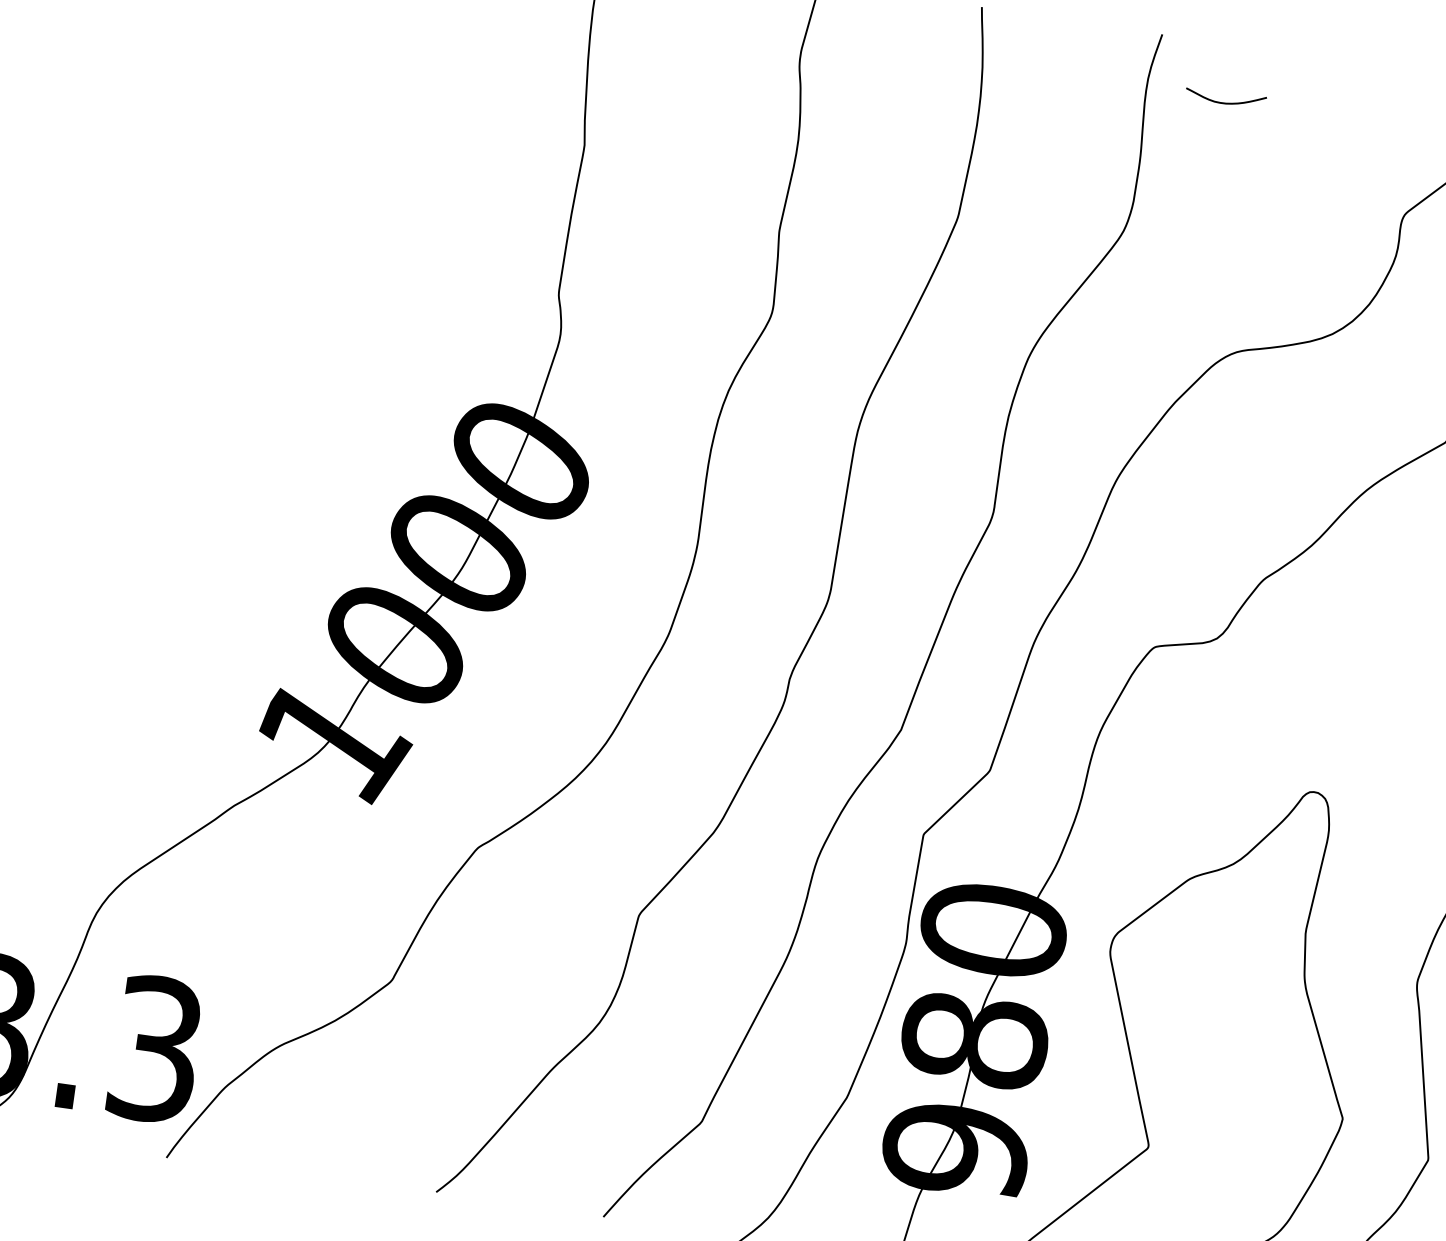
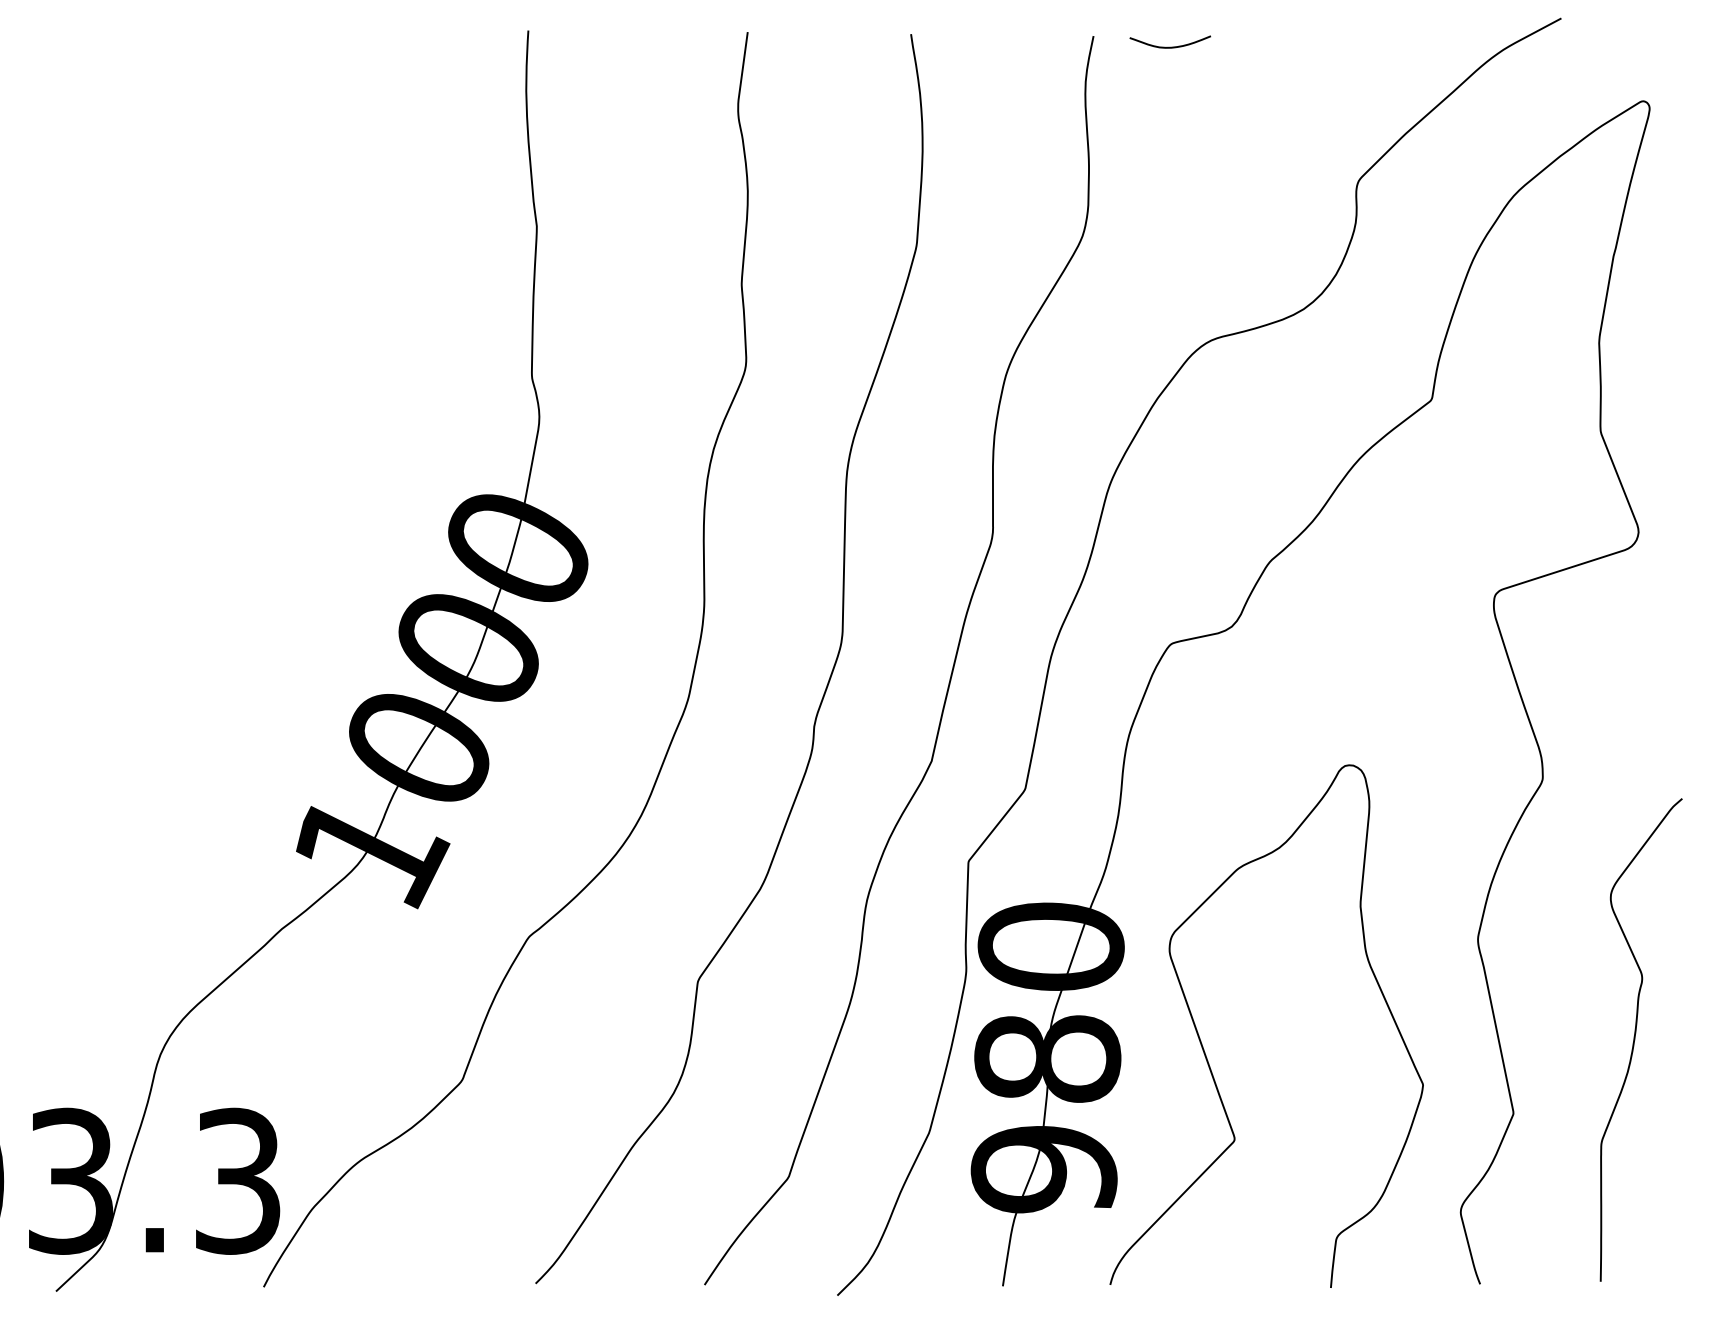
curve: (1225, 102) -> (1170, 46), moved

